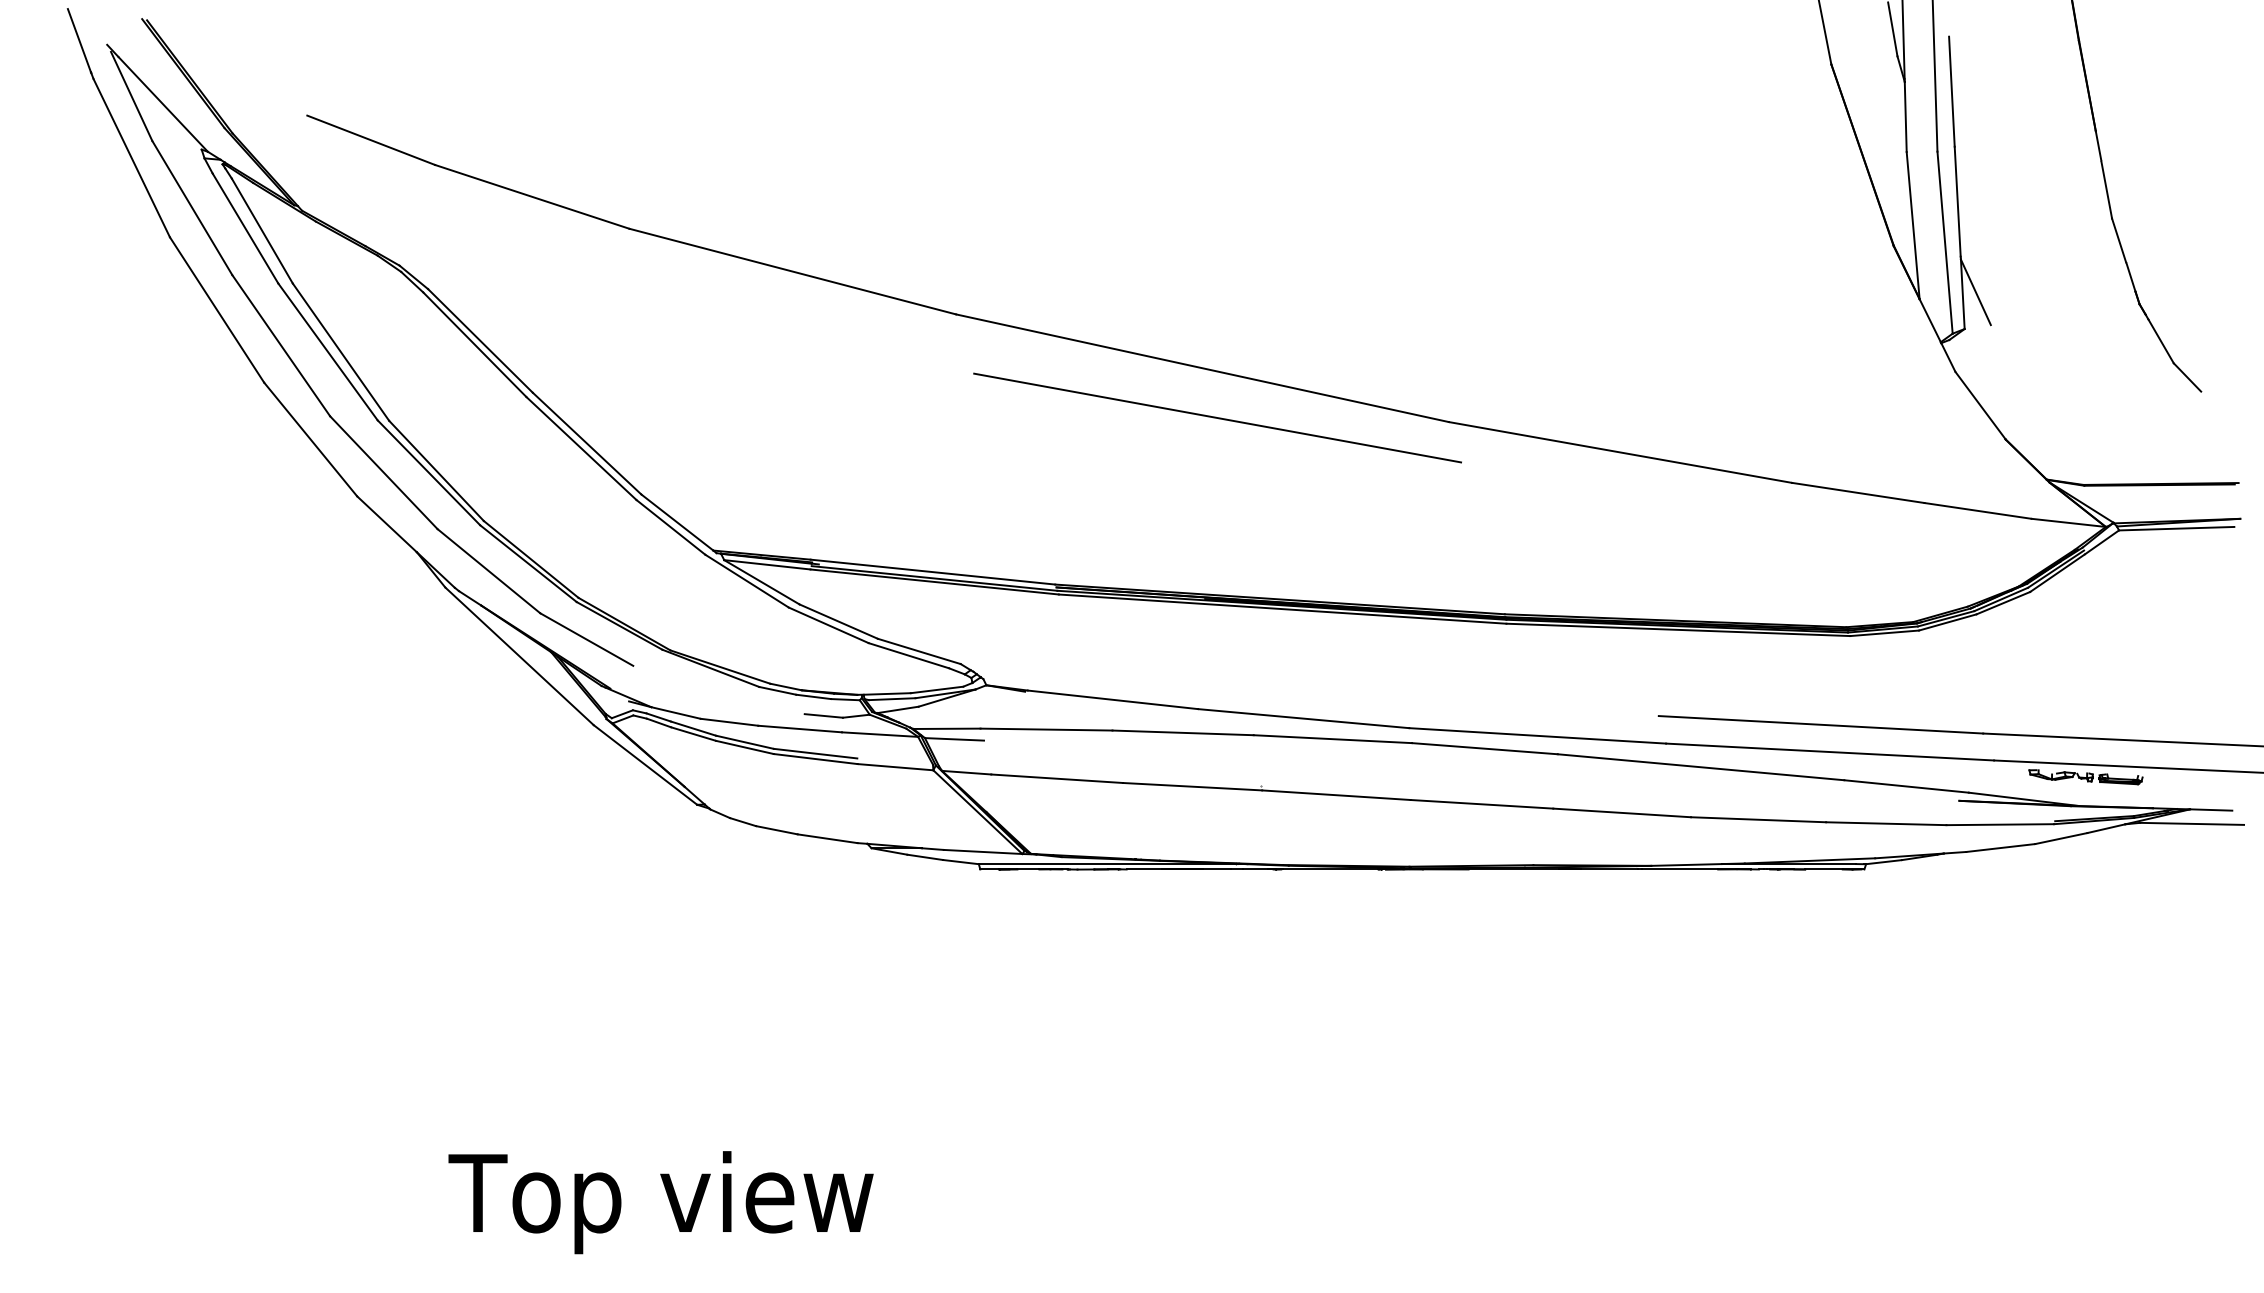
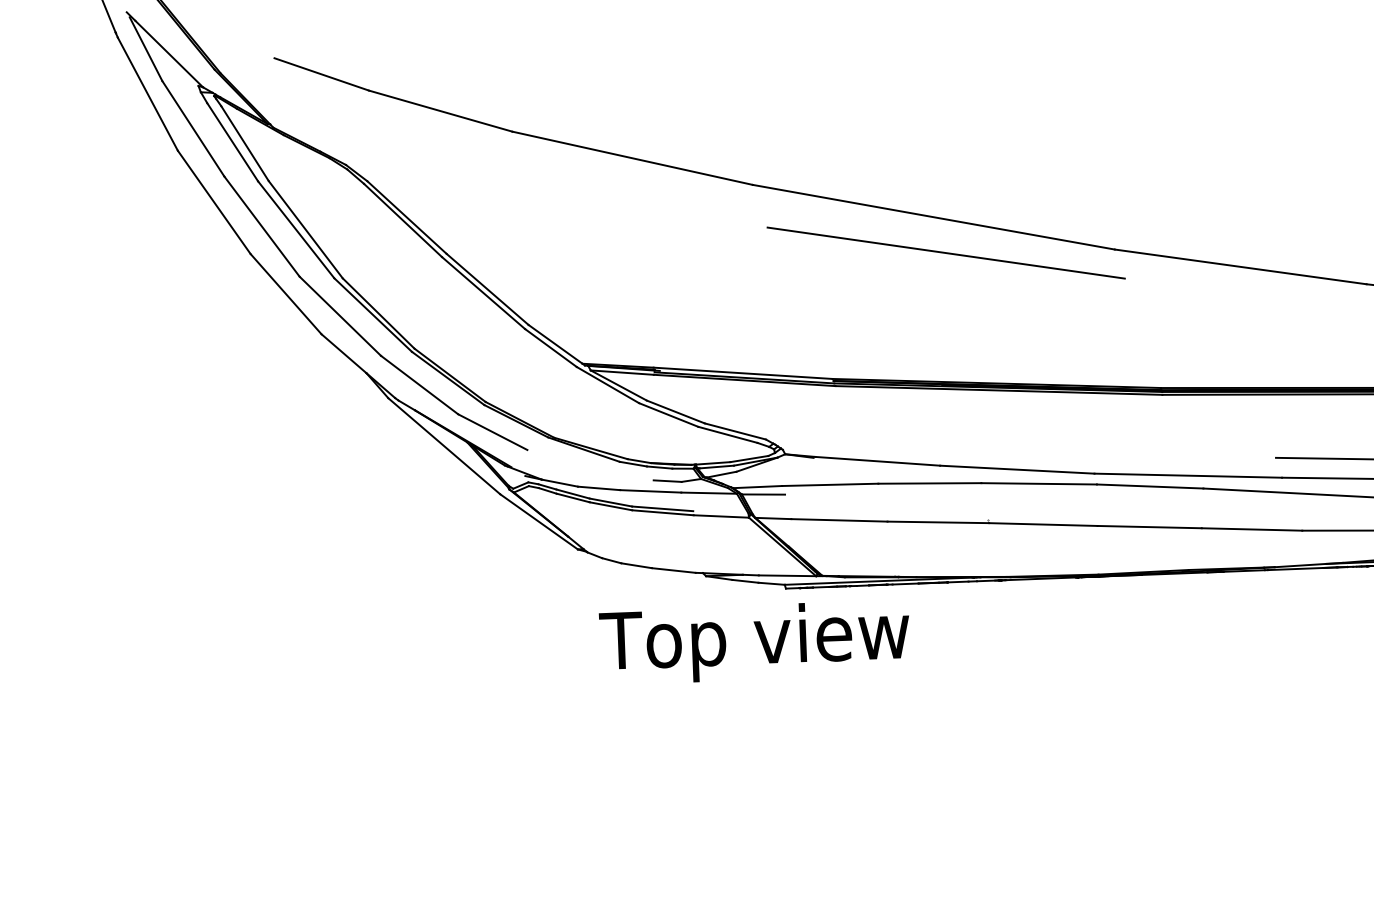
text: (660, 1202) -> (754, 642), moved

